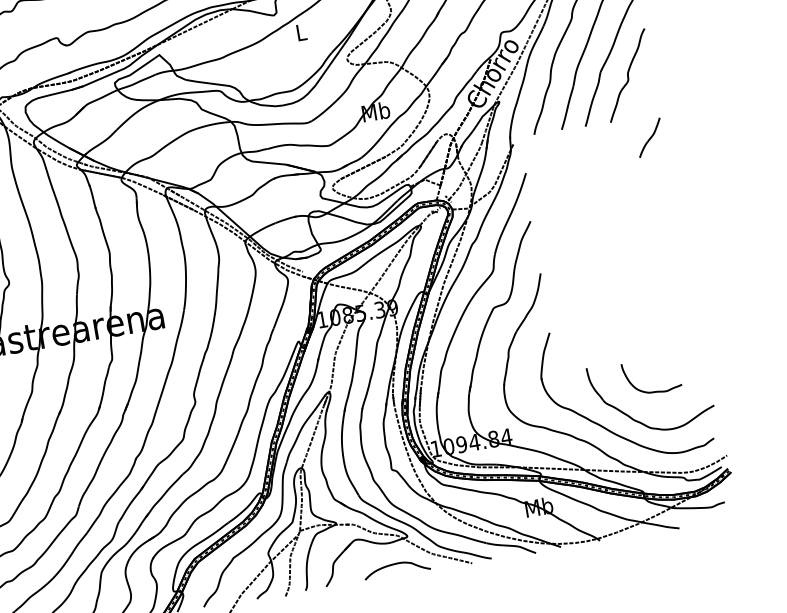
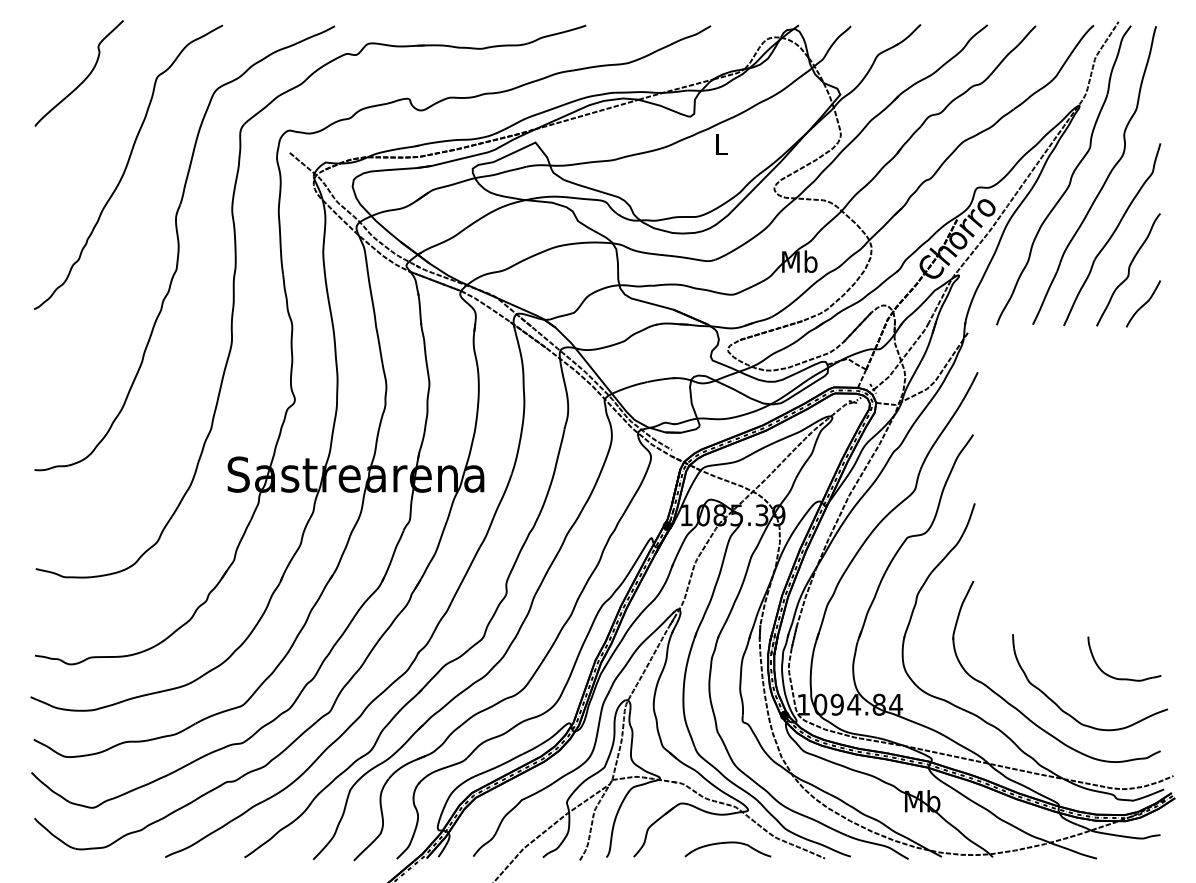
part: (649, 137) -> (1142, 303), moved
curve: (654, 391) -> (1124, 678), moved

